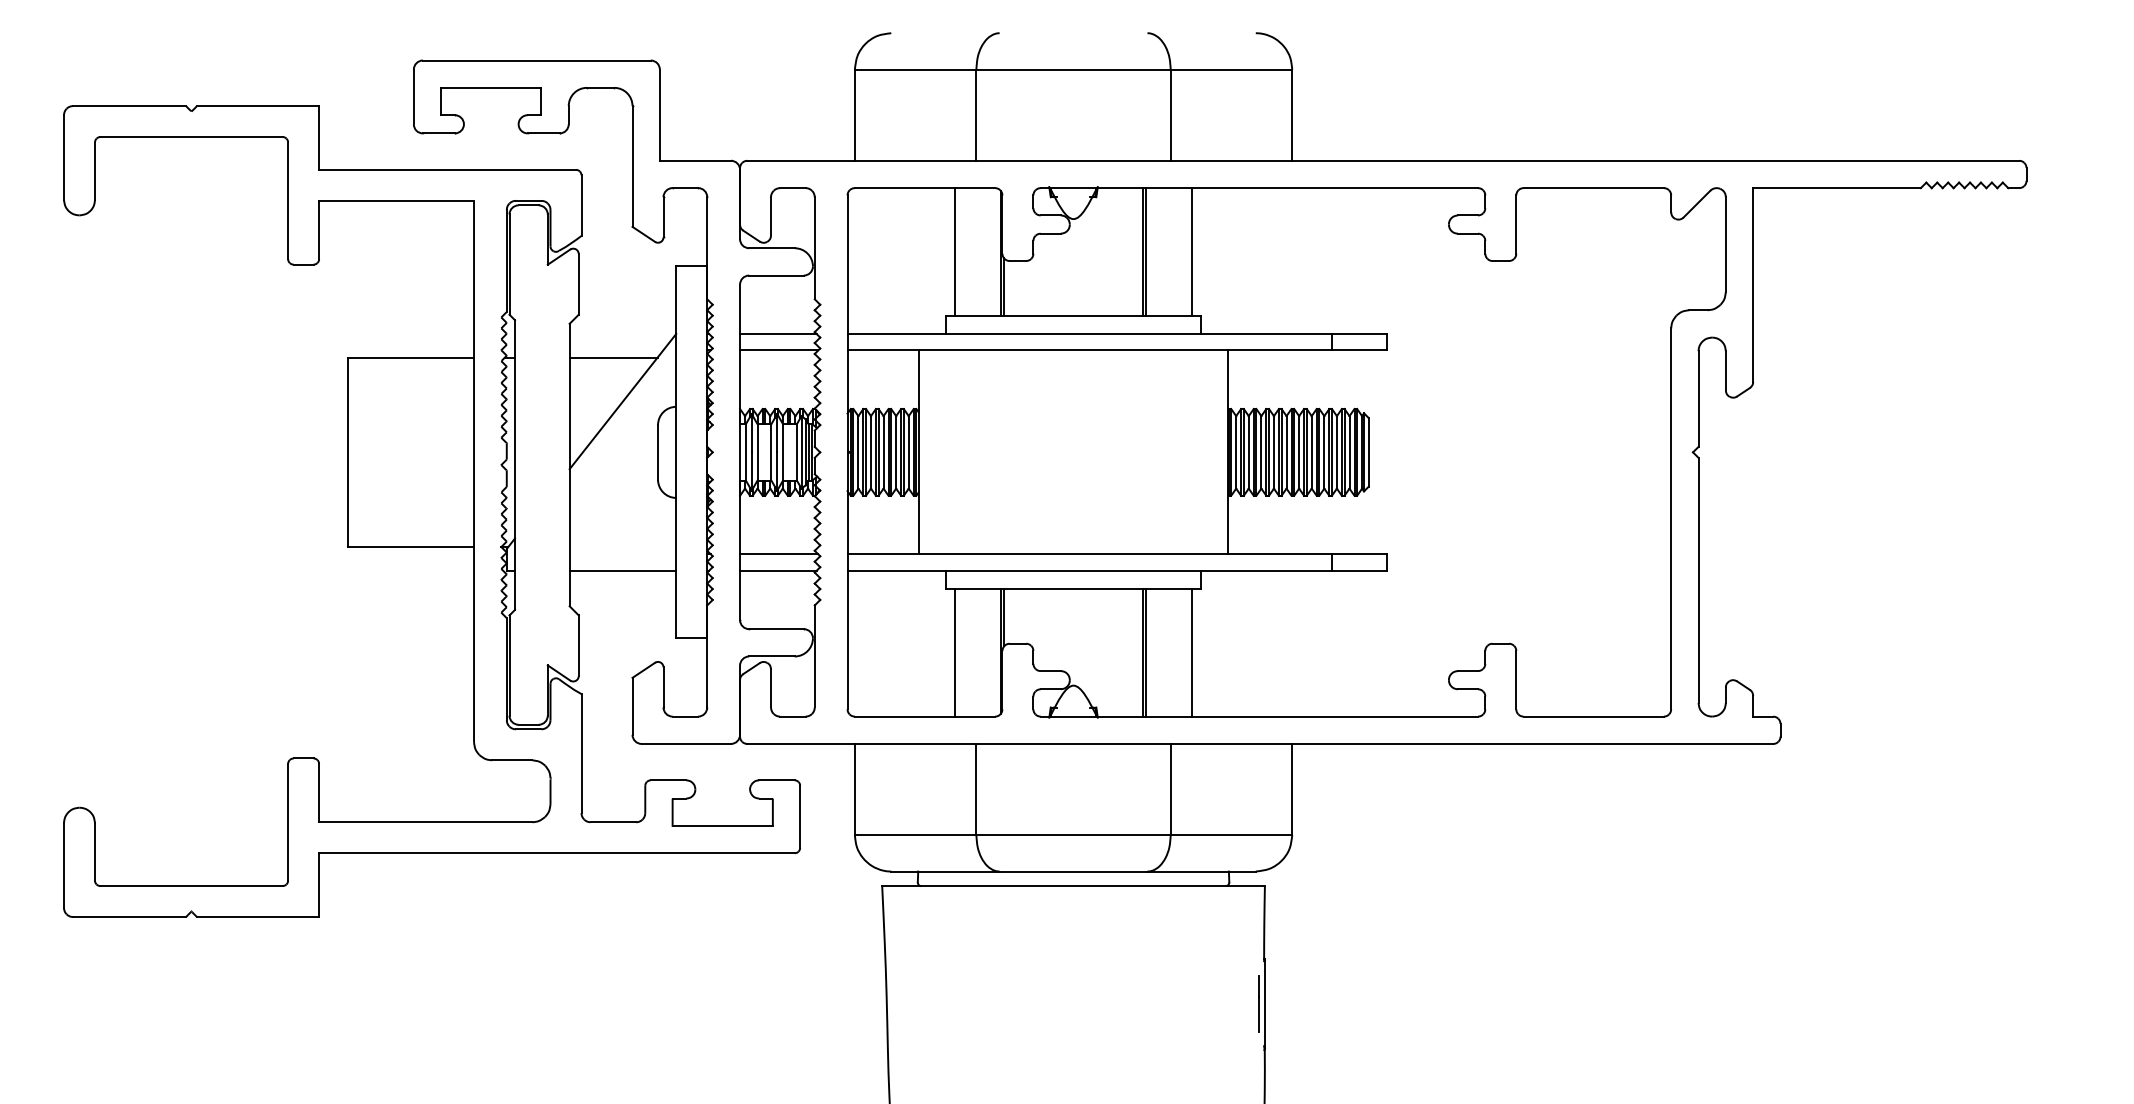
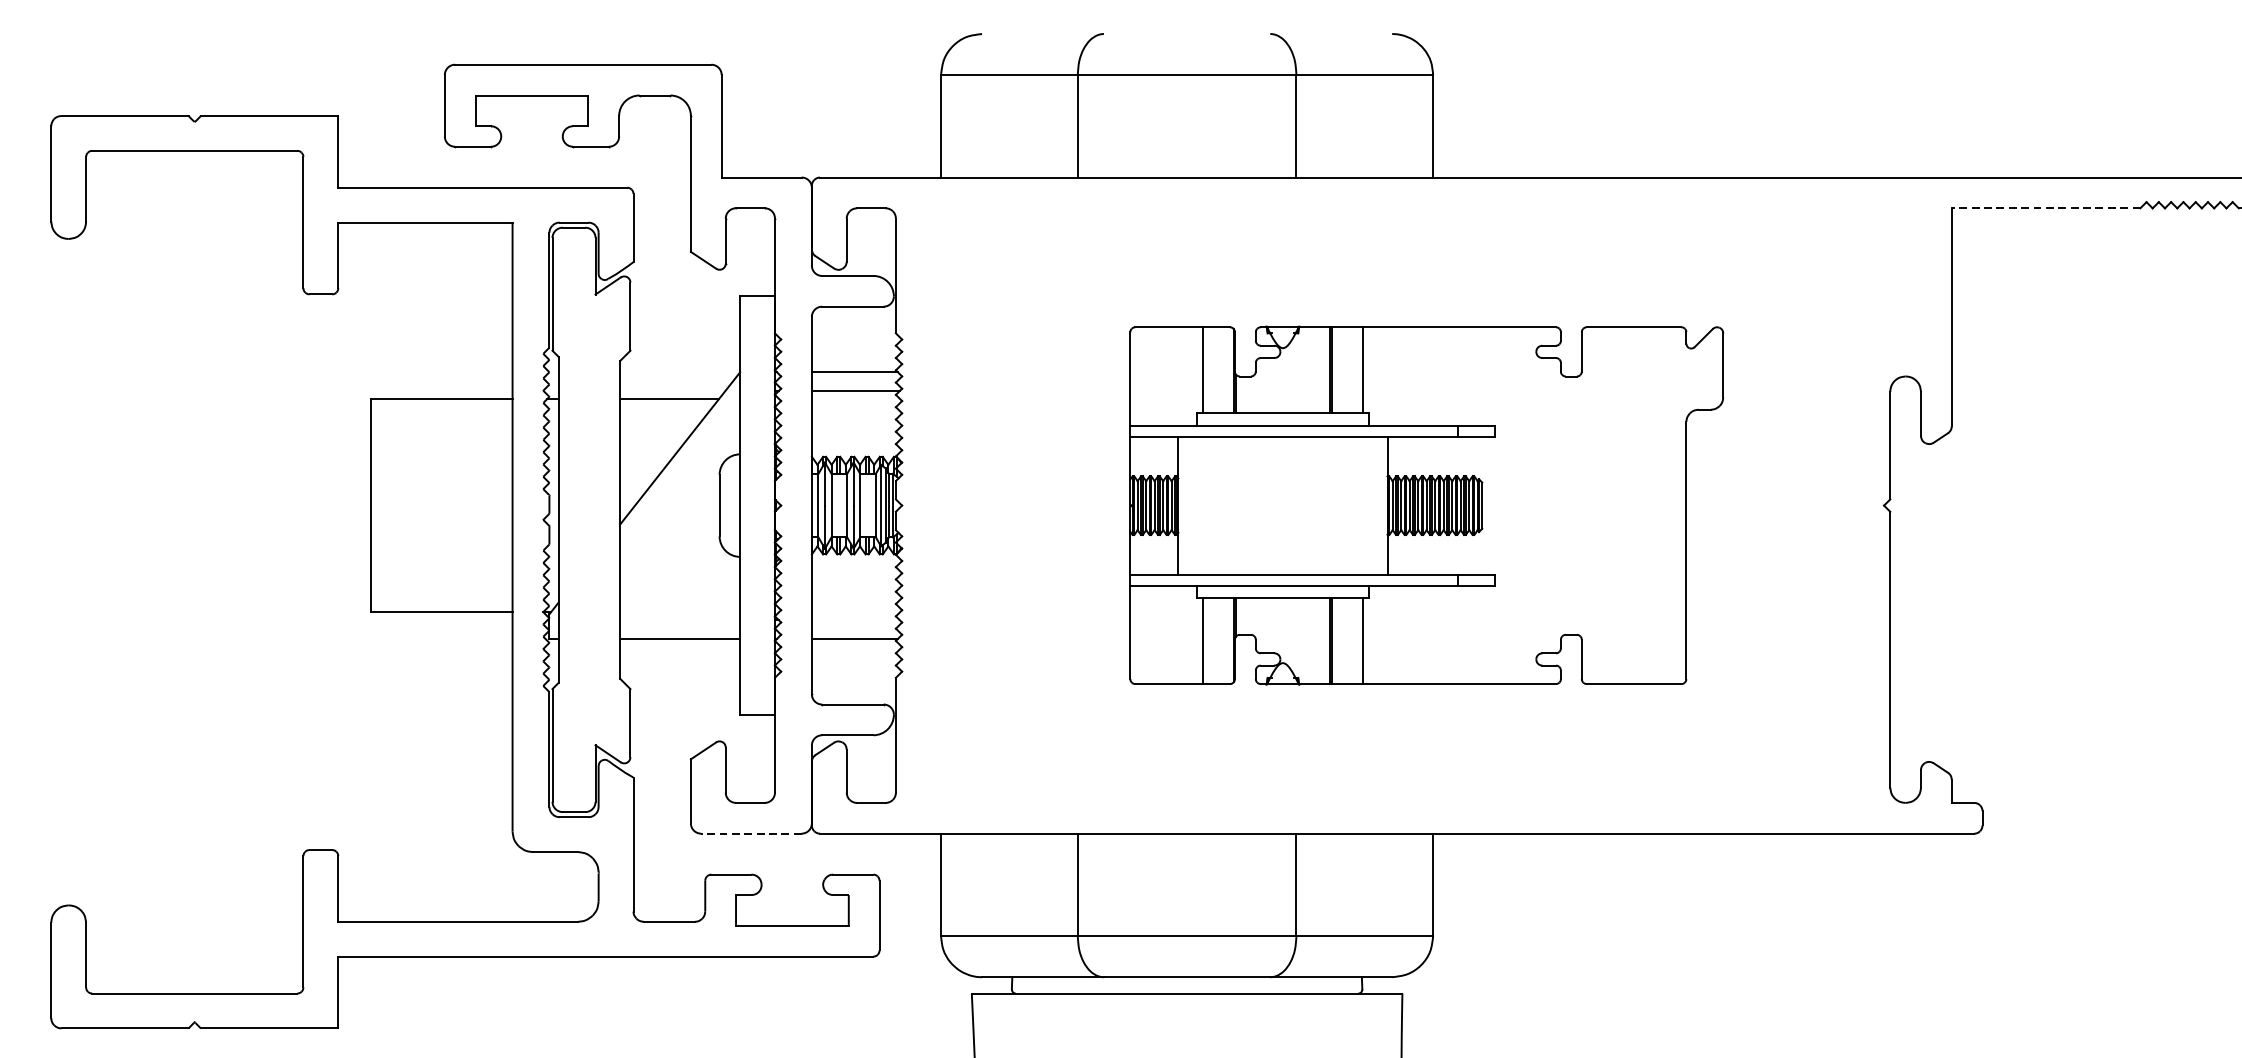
line: (1837, 188) -> (2046, 208), solid -> dashed
part: (1286, 452) -> (1426, 505), size x0.6
line: (779, 554) -> (856, 620), removed
line: (686, 743) -> (751, 833), solid -> dashed

